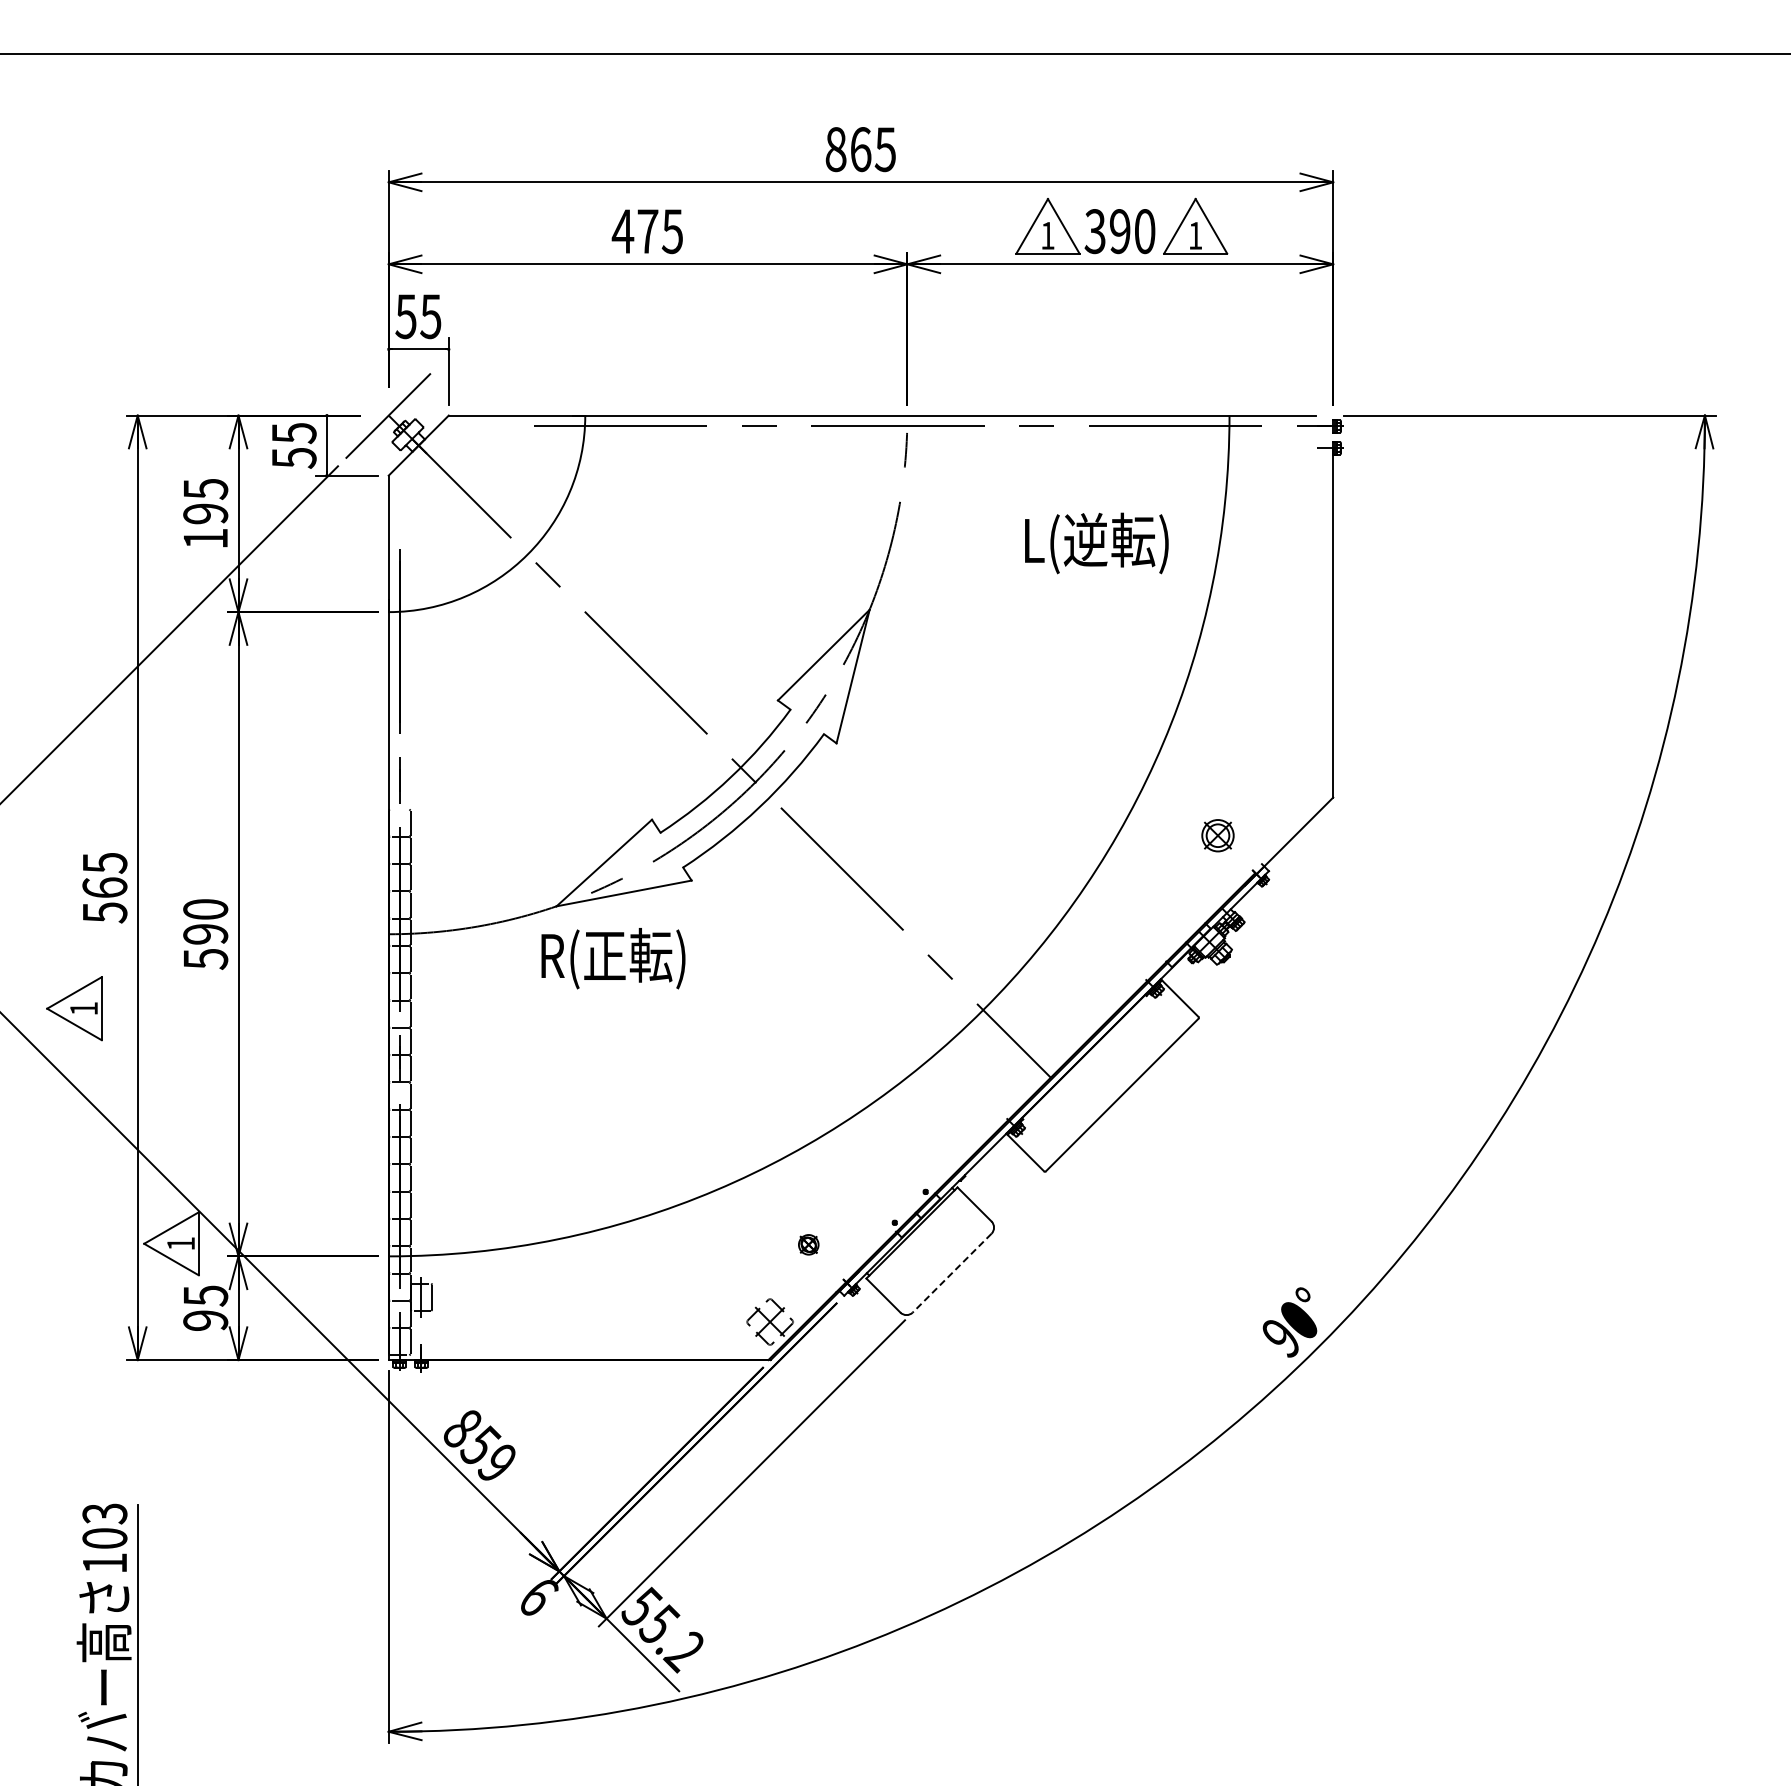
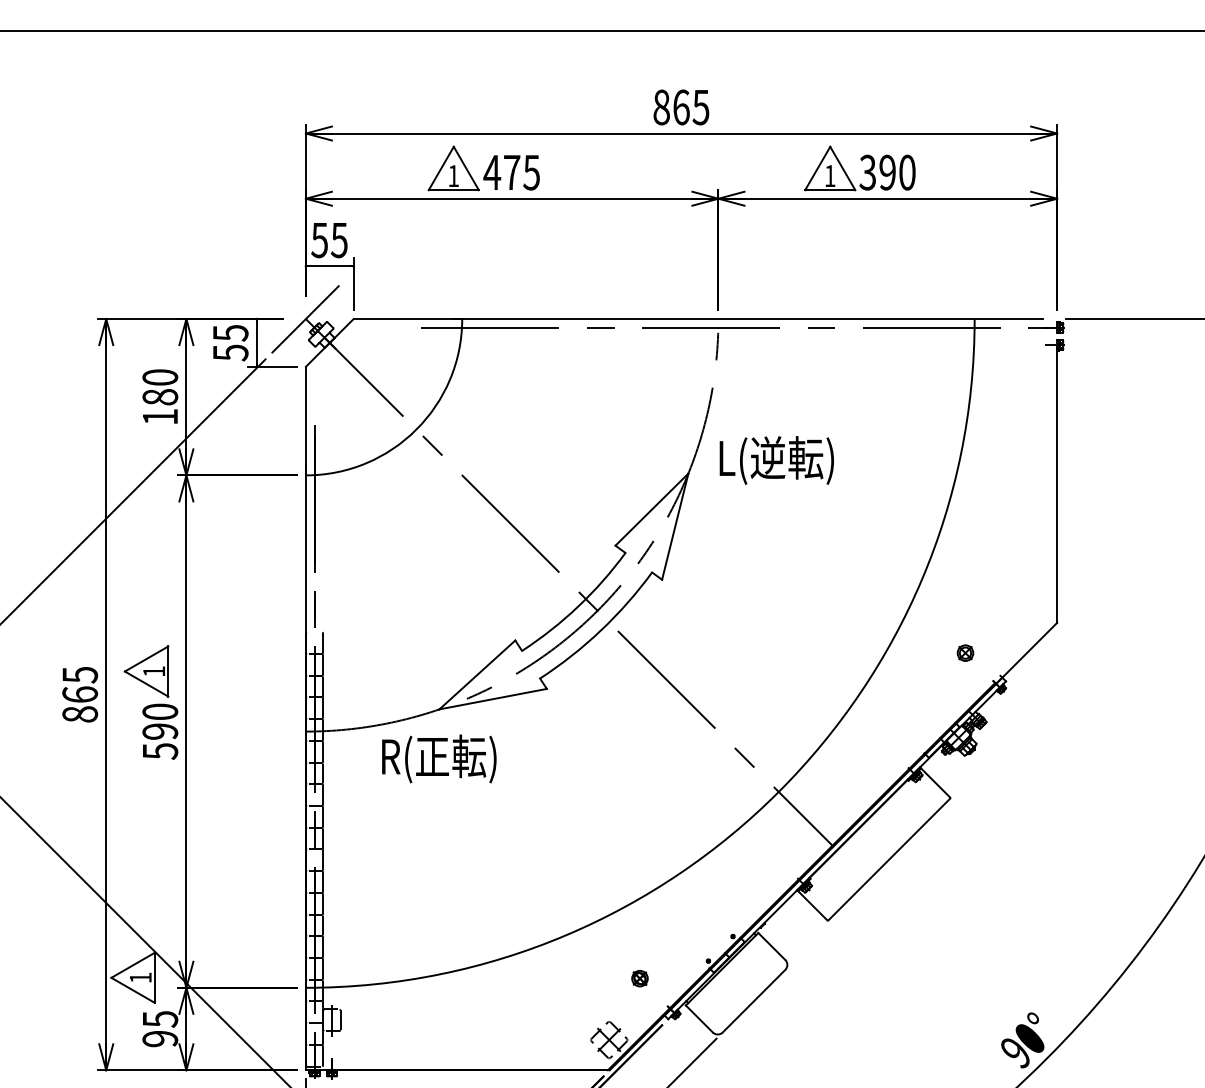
part: (1195, 225) -> (453, 167), moved
text: (205, 501) -> (160, 387), 195 -> 180
text: (1096, 543) -> (776, 460), moved
part: (1217, 835) -> (965, 653), size x0.62
text: (104, 912) -> (79, 714), 565 -> 865
text: (613, 958) -> (439, 758), moved
part: (74, 1008) -> (146, 671), moved
line: (952, 1273) -> (754, 1001), dashed -> solid

